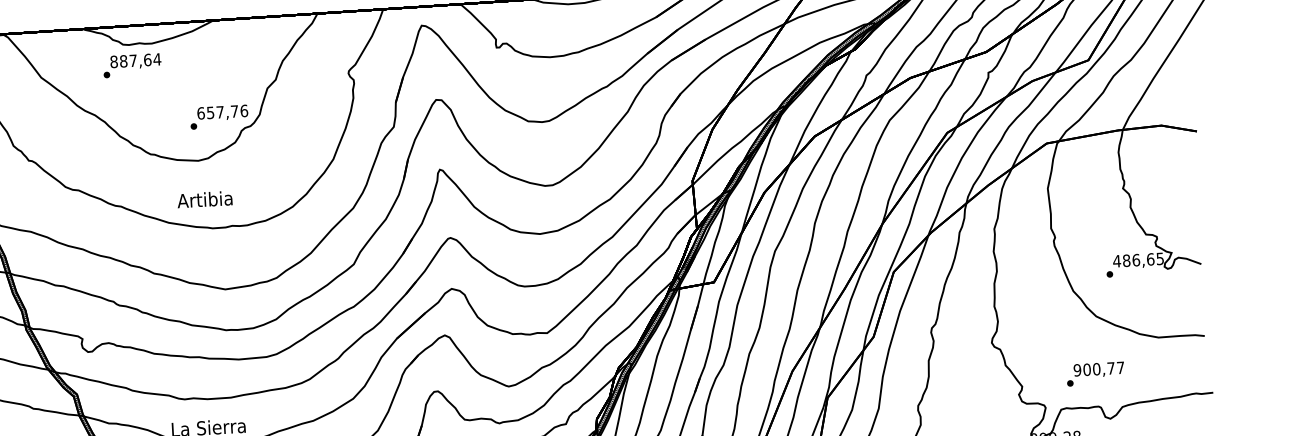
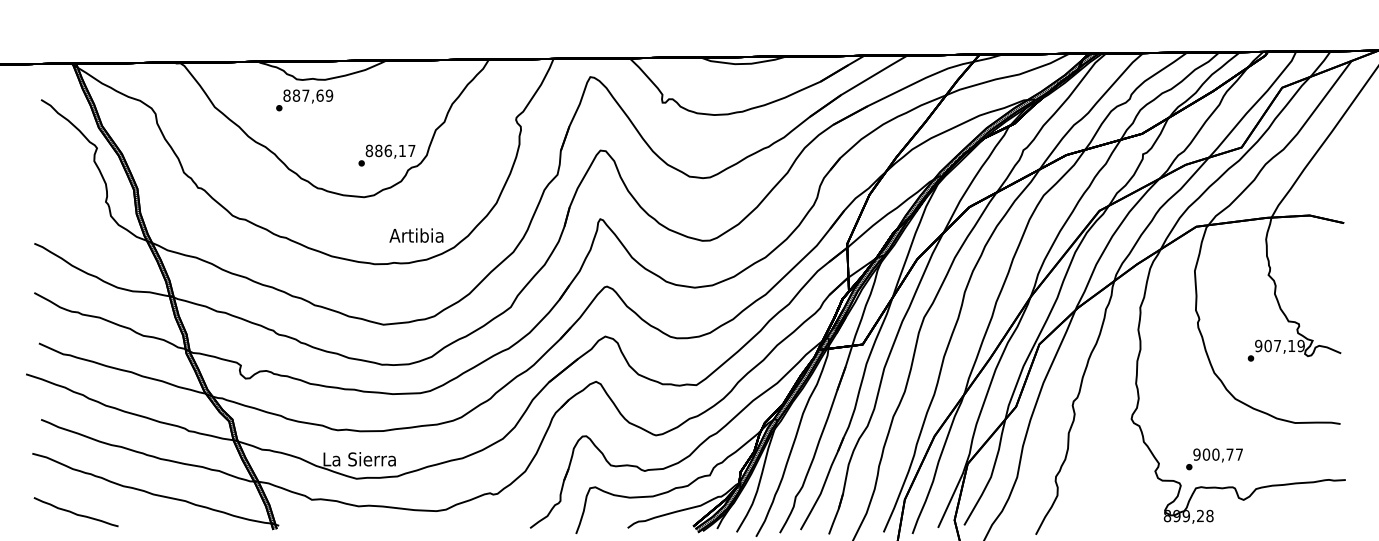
text: (157, 59) -> (329, 95), 887,64 -> 887,69
text: (222, 111) -> (390, 150), 657,76 -> 886,17
text: (204, 199) -> (416, 235), moved
text: (1138, 259) -> (1279, 345), 486,65 -> 907,19
text: (1095, 374) -> (1214, 459), moved

